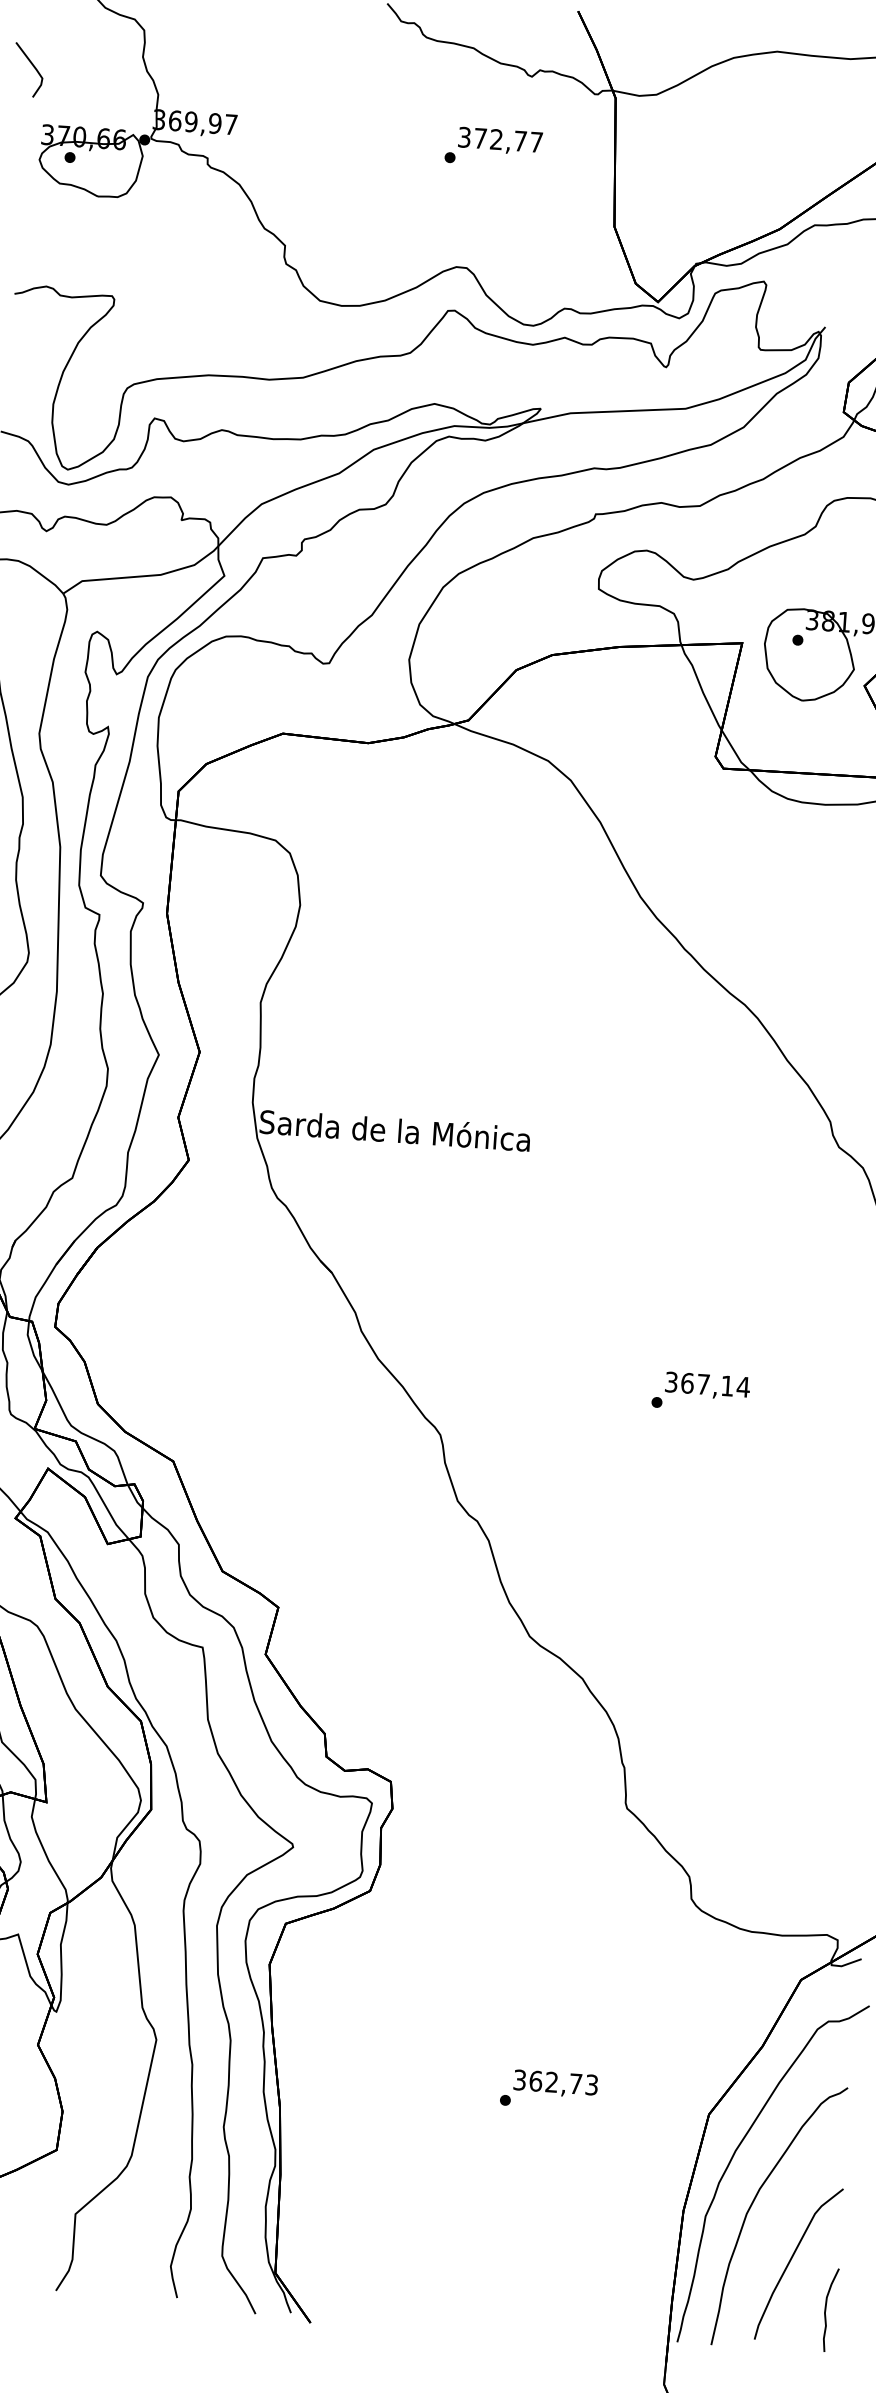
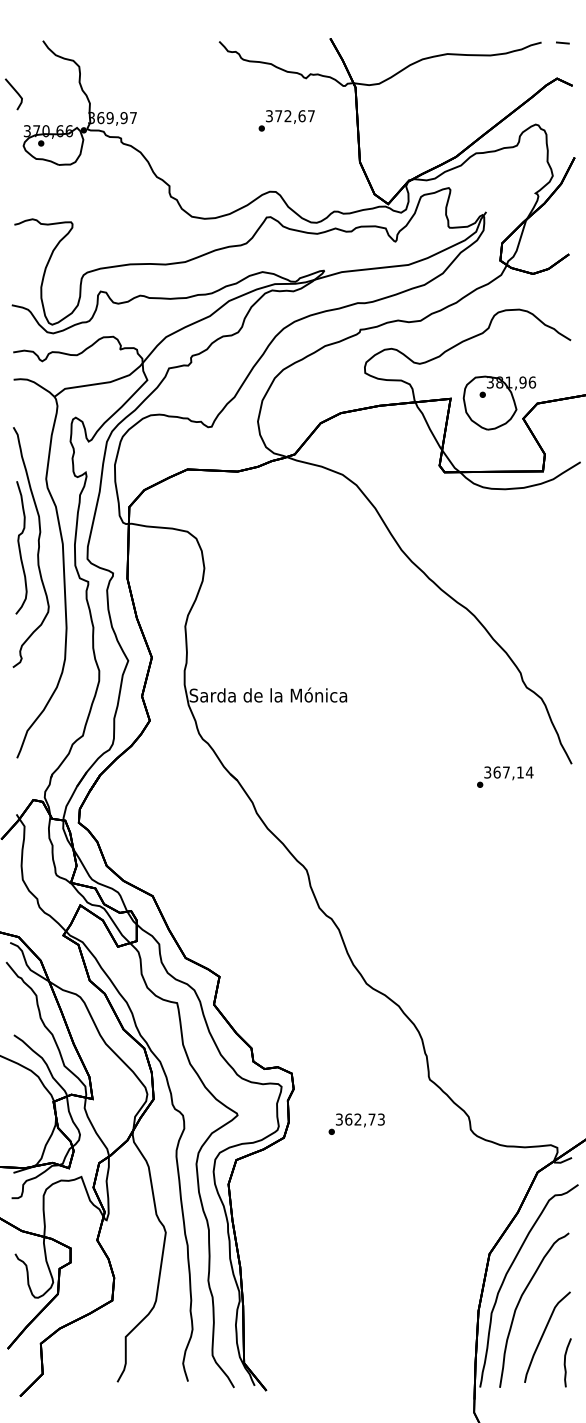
text: (519, 141) -> (301, 116), 372,77 -> 372,67
text: (701, 1391) -> (505, 776), moved
text: (548, 2088) -> (356, 1123), moved

